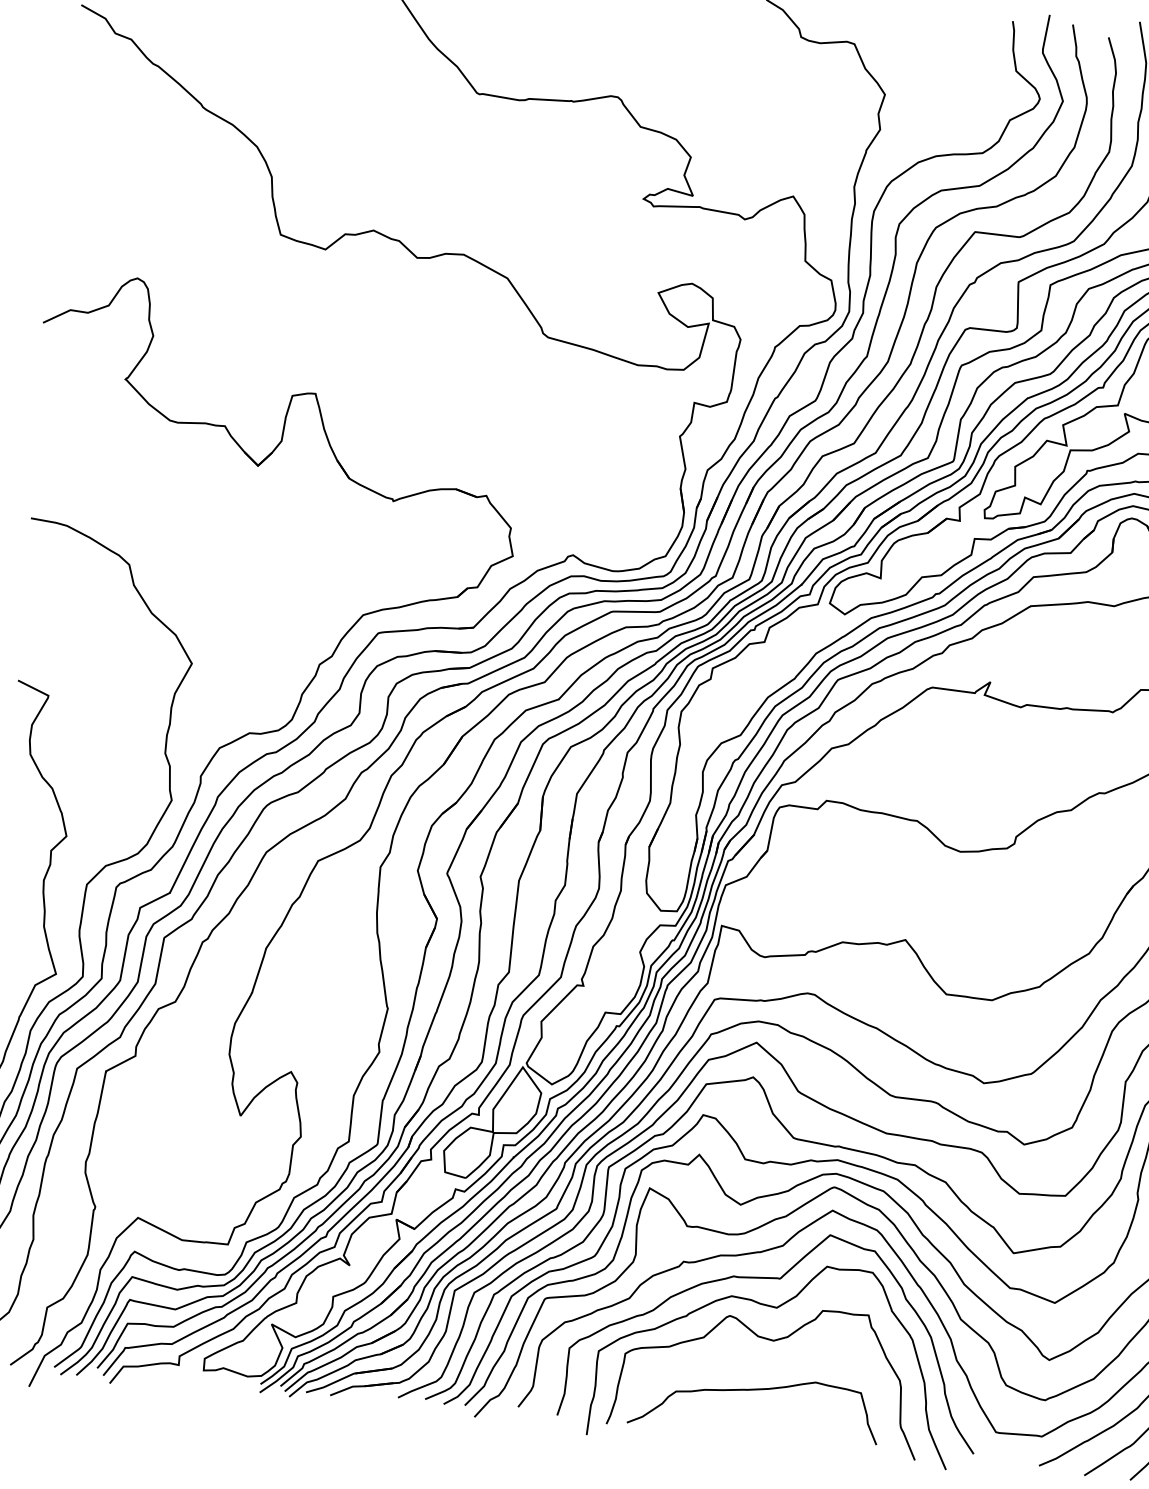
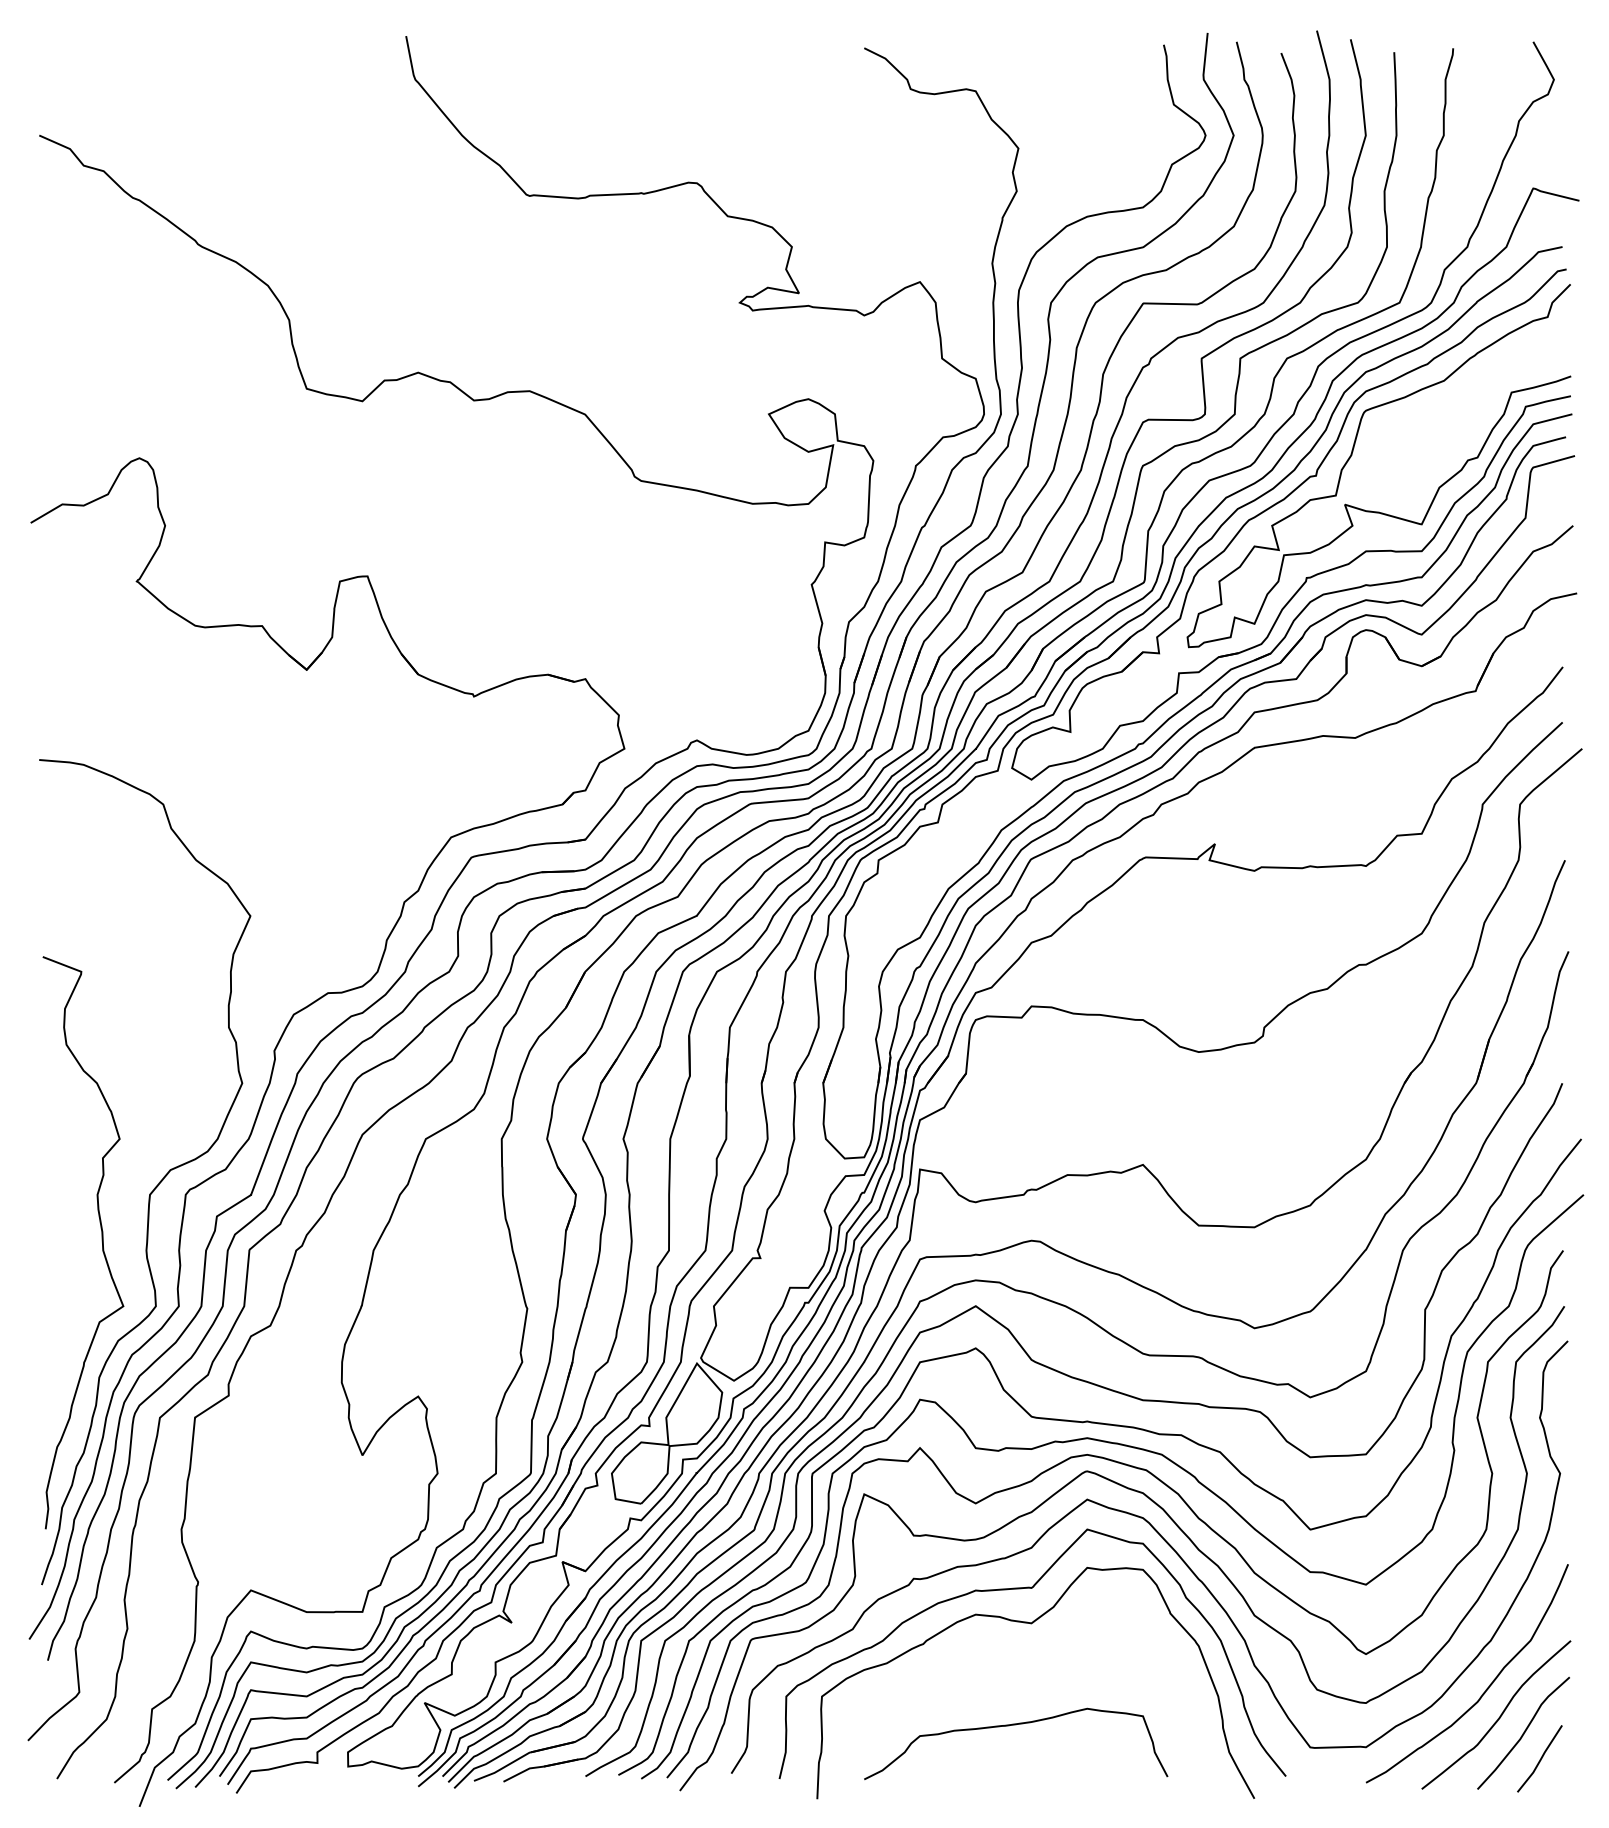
curve: (772, 1341) -> (1030, 1664), removed

